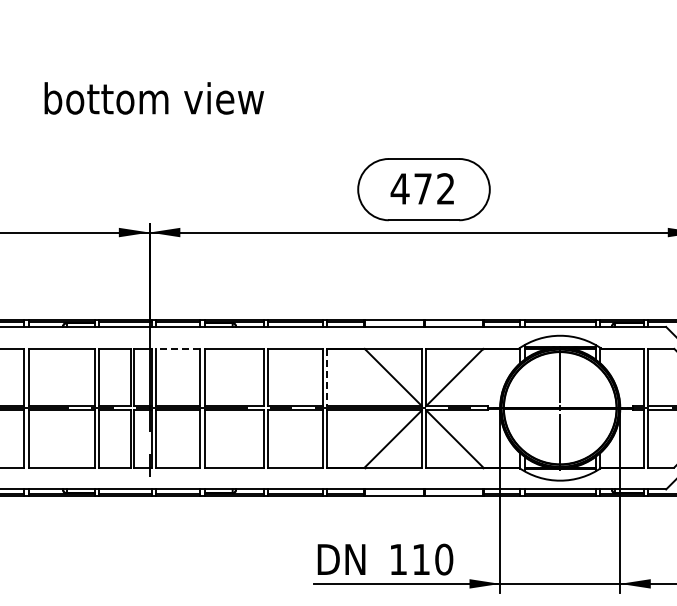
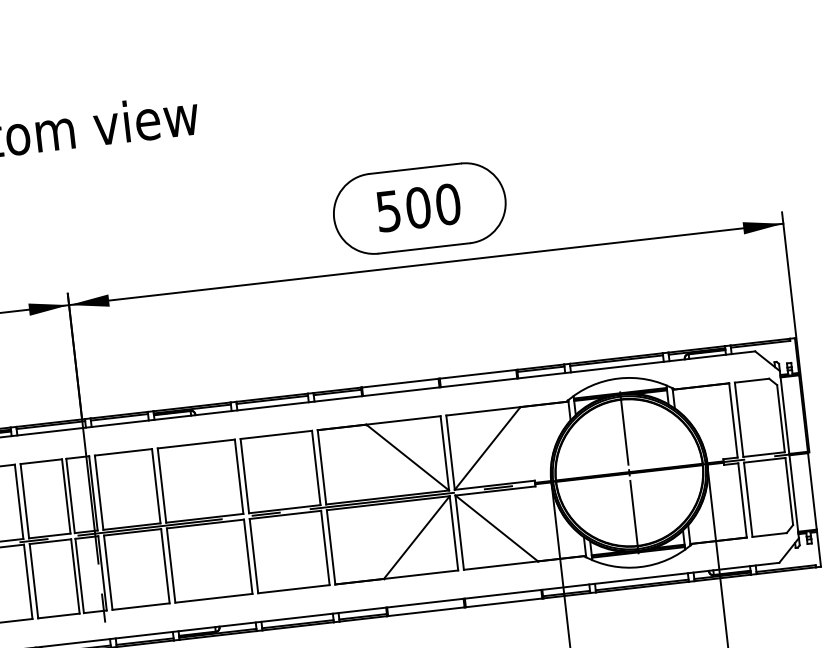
text: (422, 188) -> (417, 207), 472 -> 500
line: (178, 348) -> (123, 451), dashed -> solid
line: (327, 377) -> (322, 467), dashed -> solid

